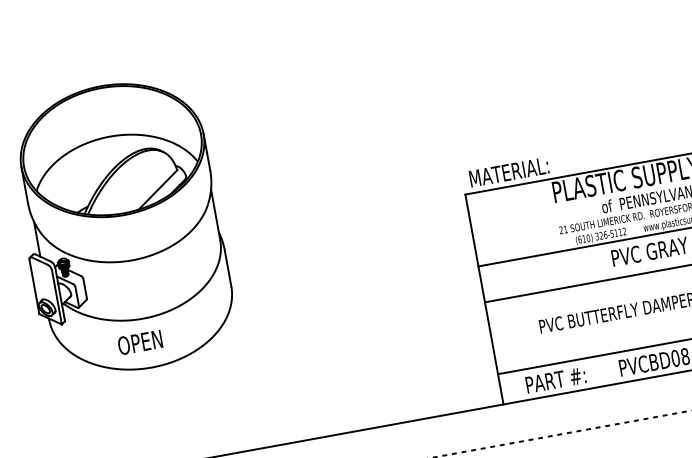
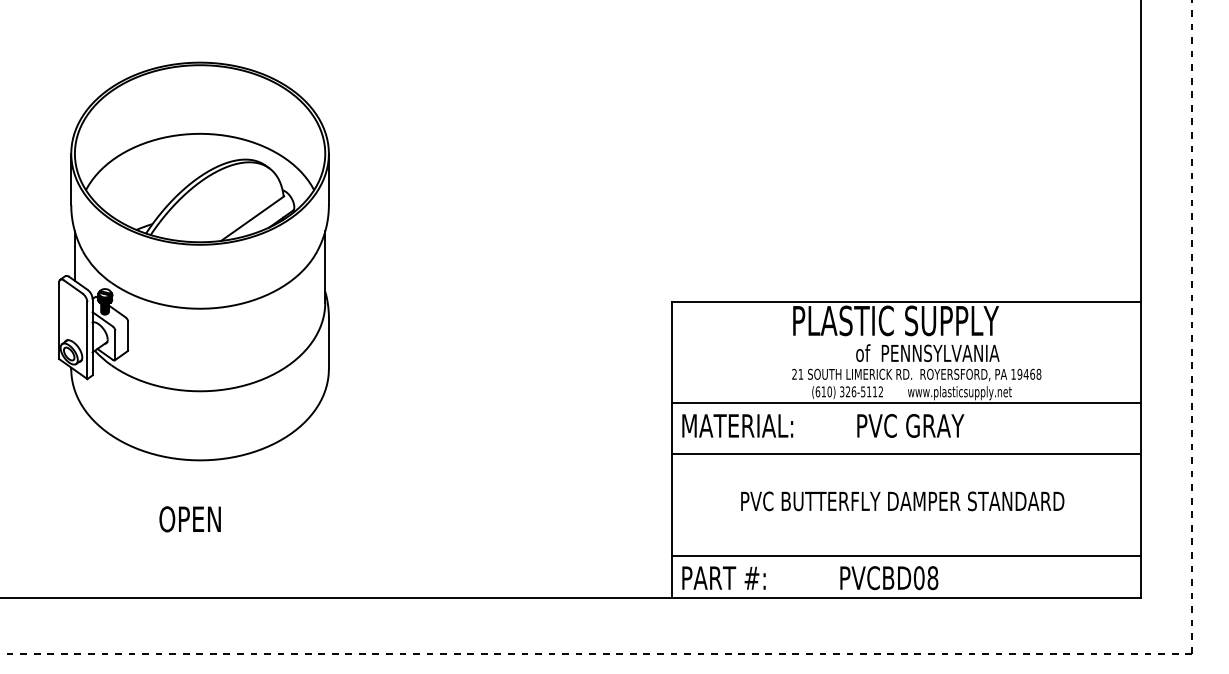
text: (508, 171) -> (737, 425), moved
text: (139, 342) -> (189, 519), moved
text: (555, 379) -> (723, 577), moved

